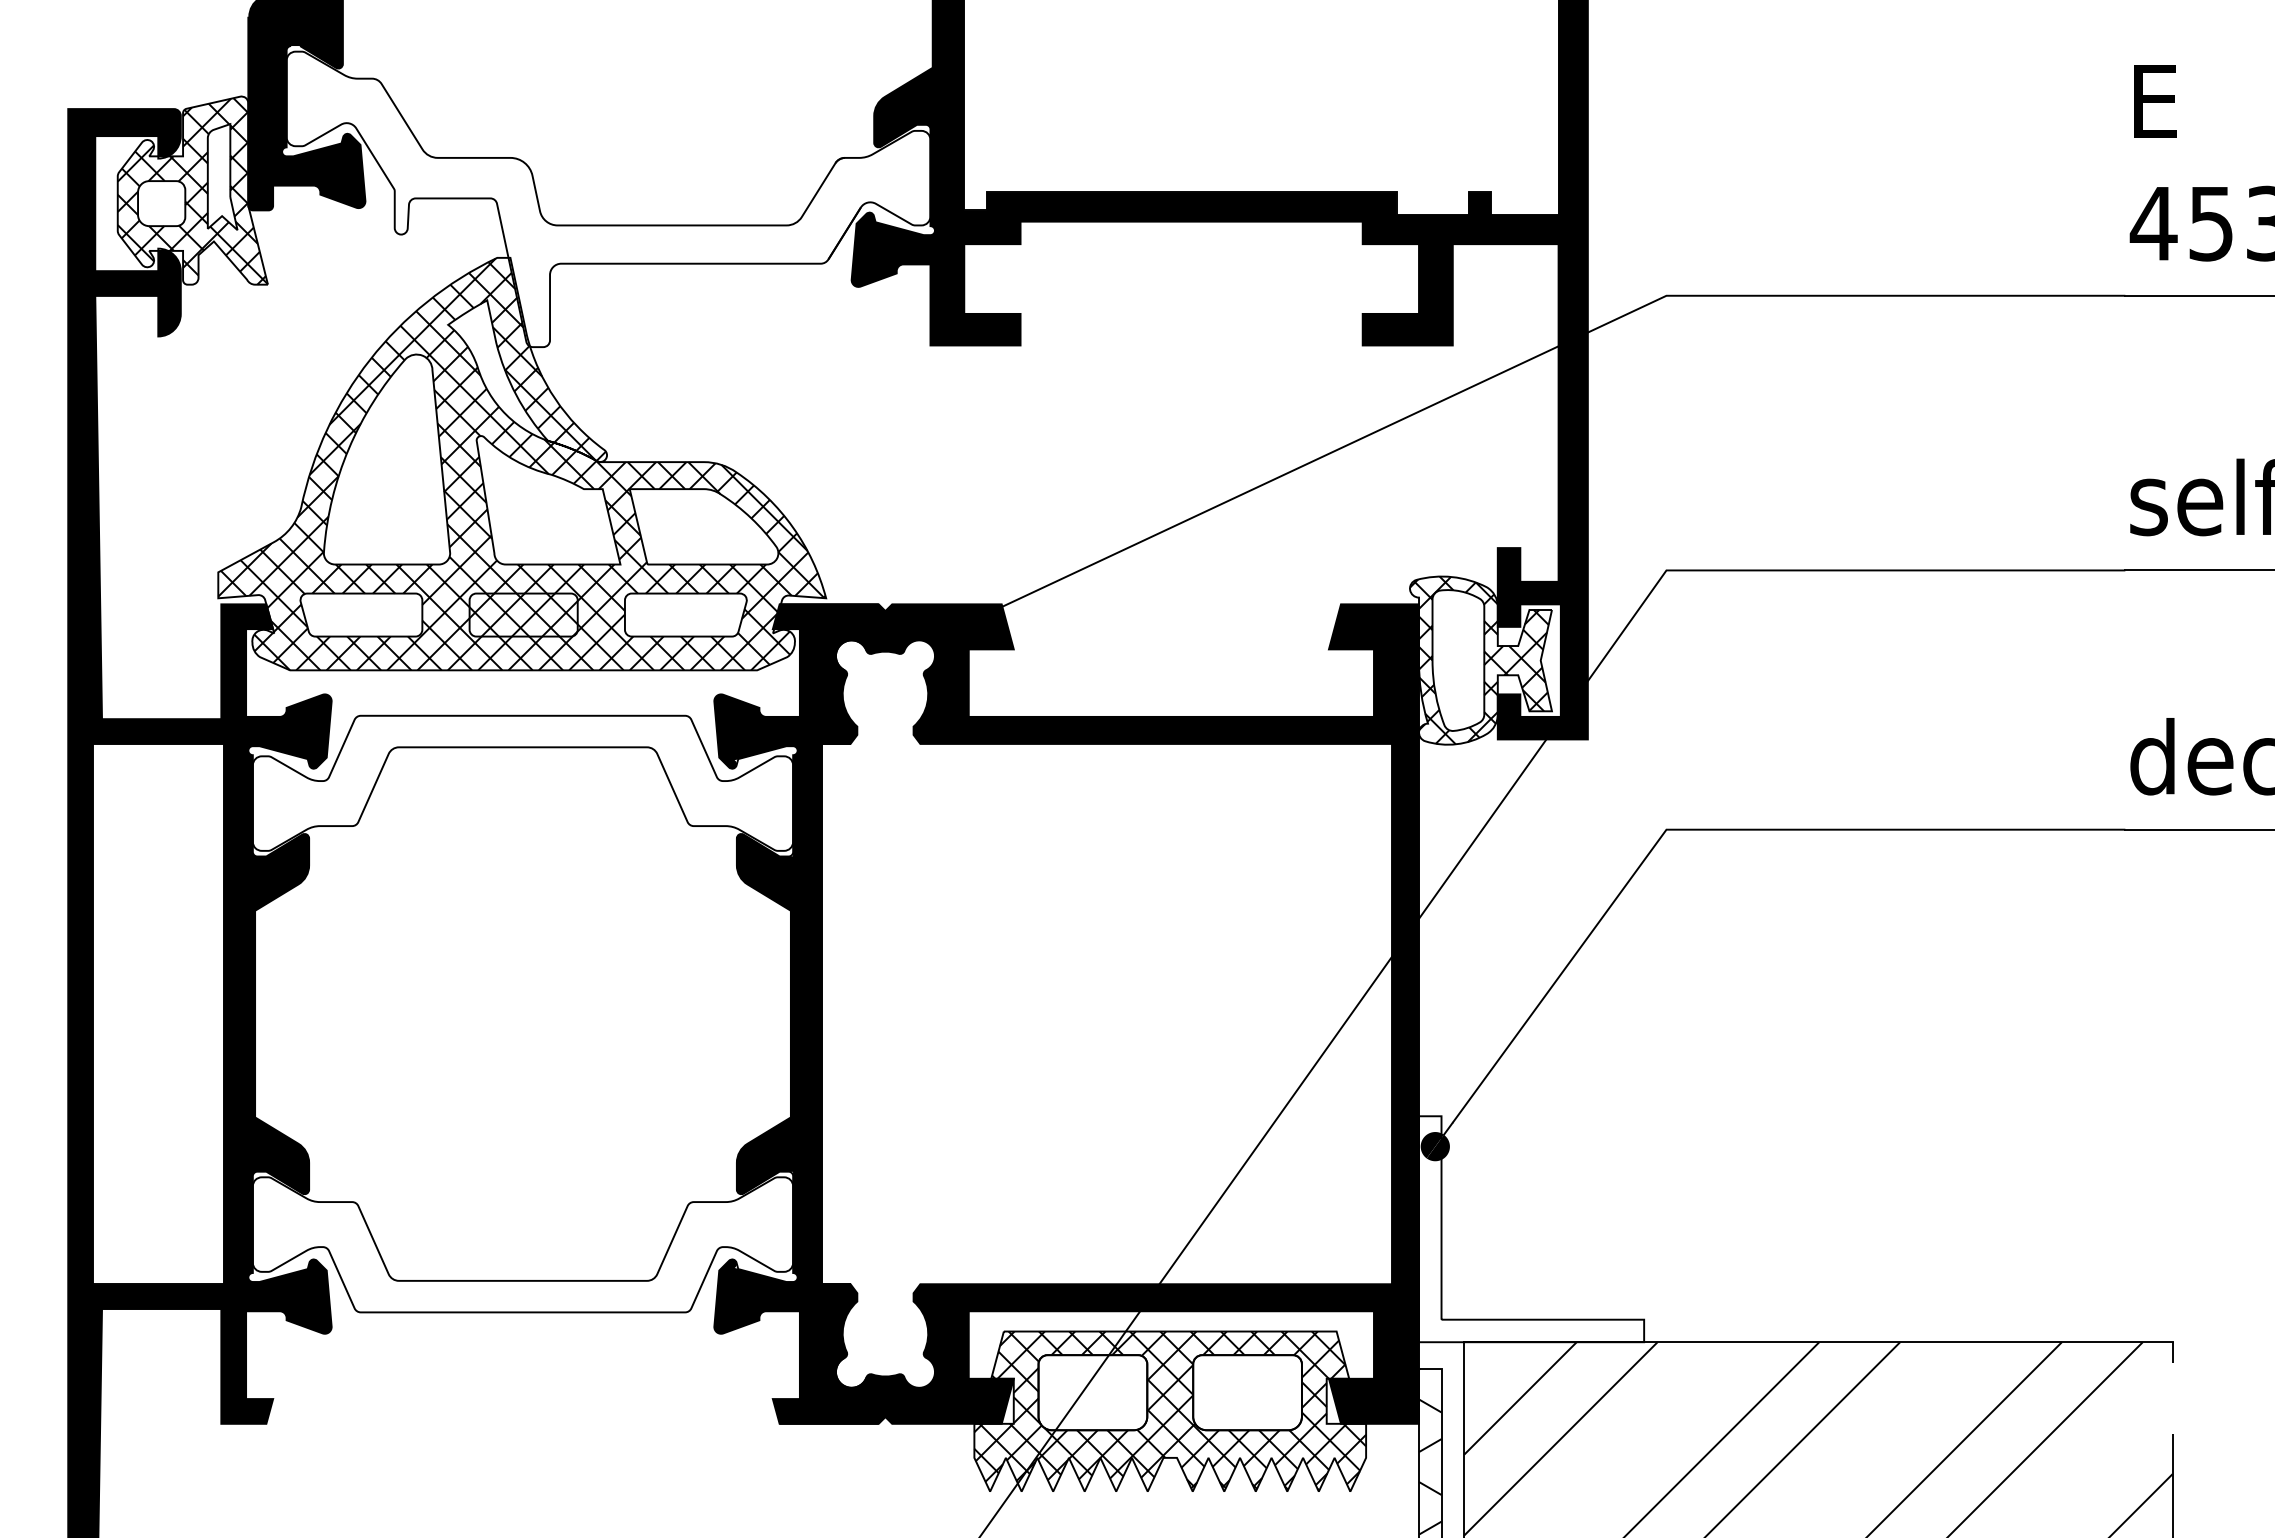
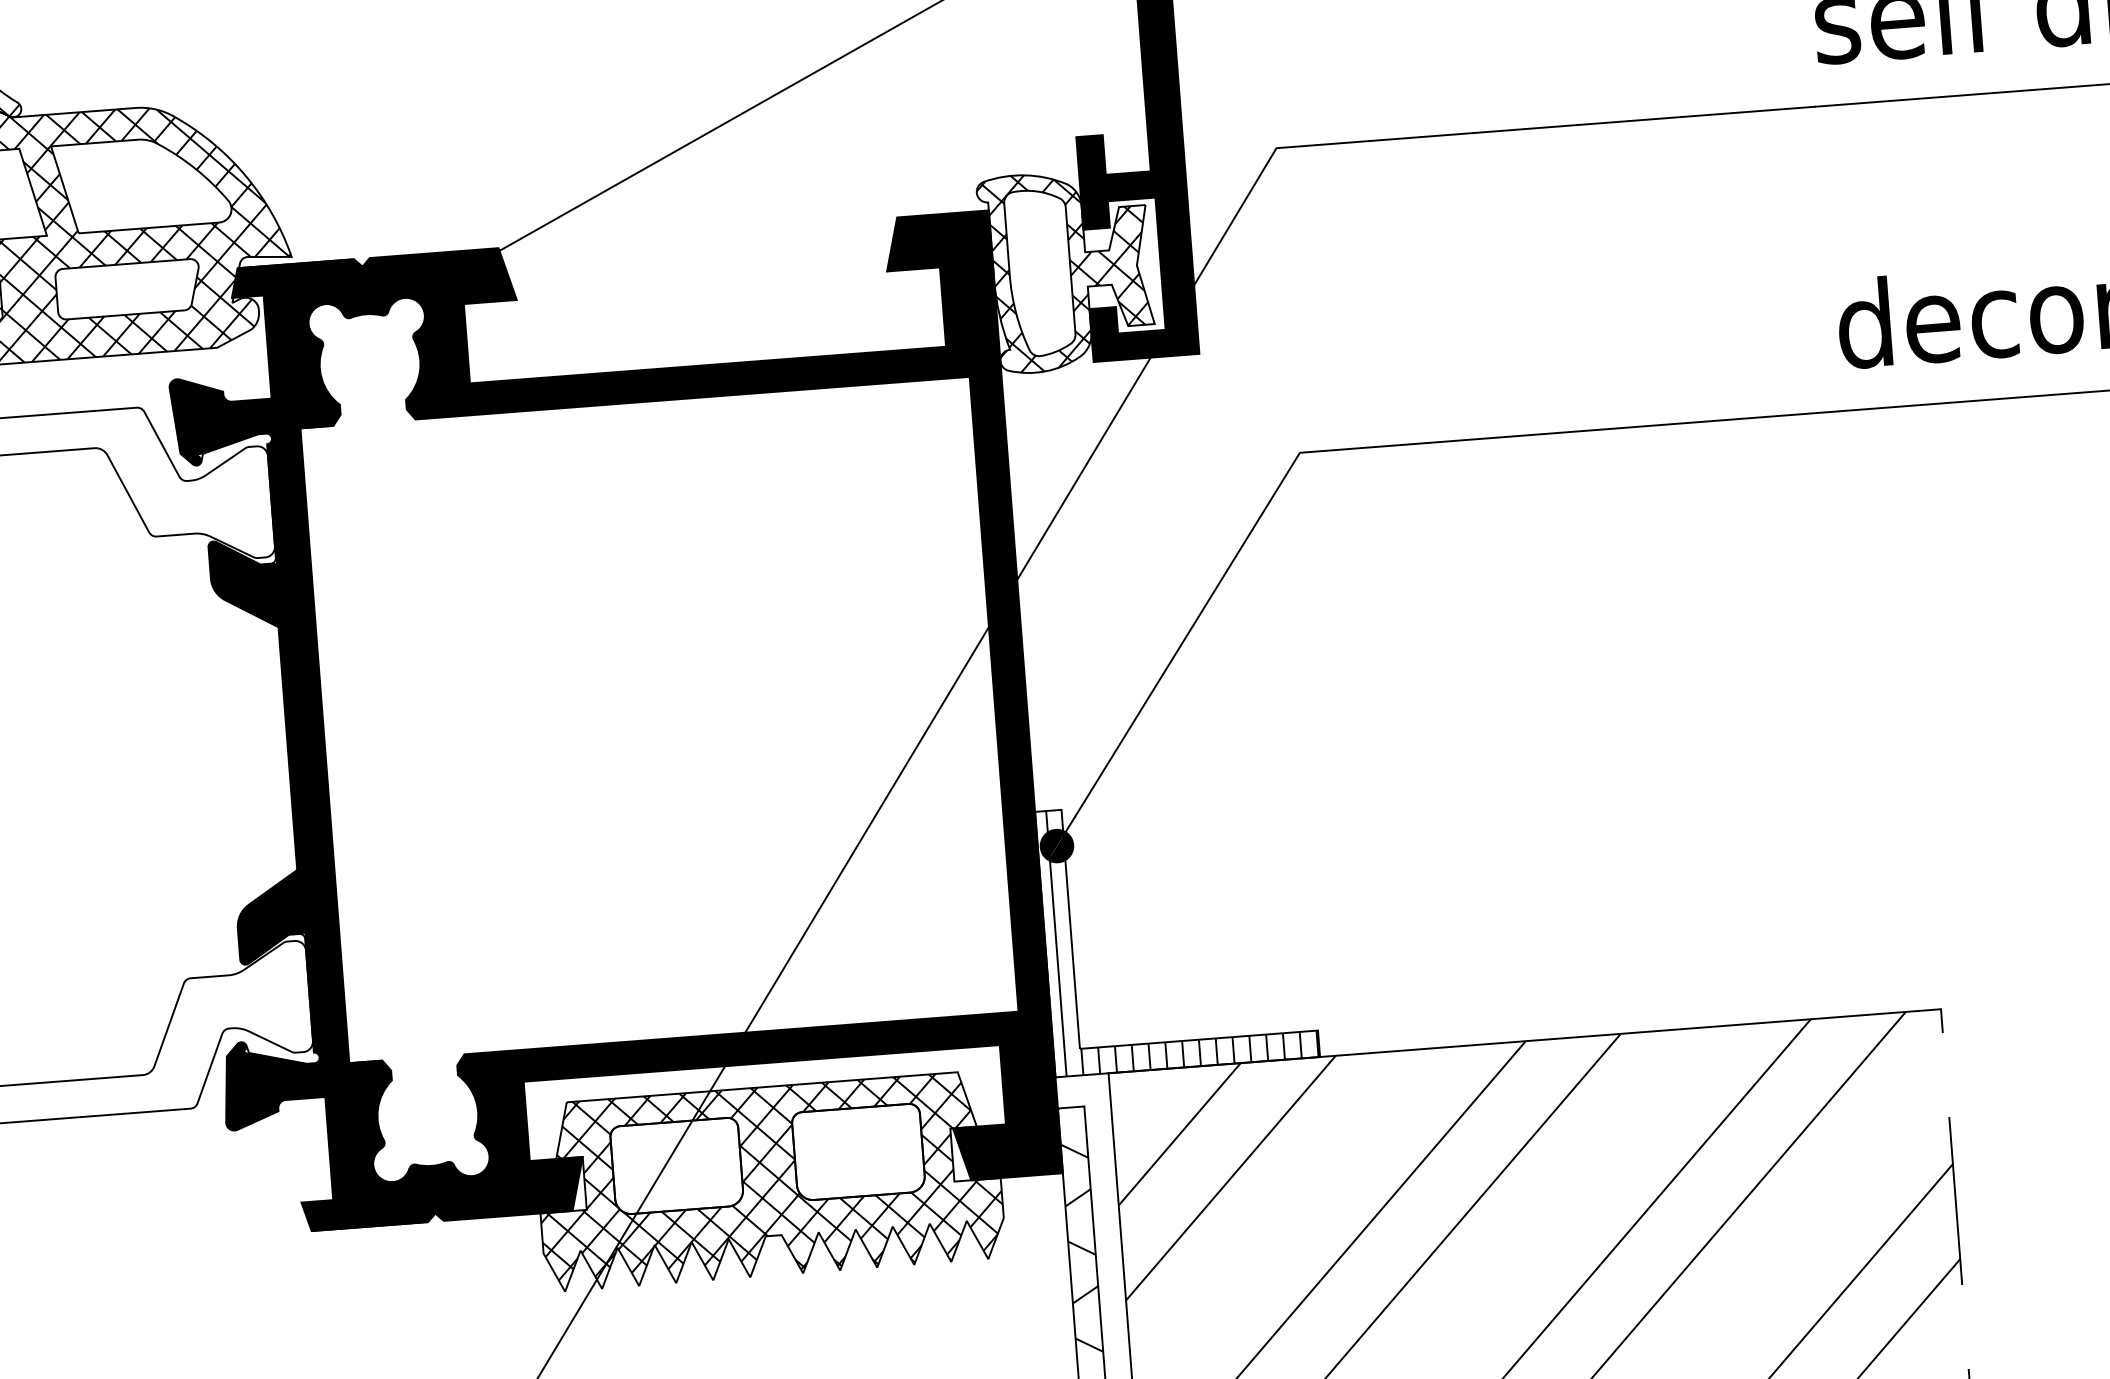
hatch: (1535, 1229) -> (1182, 934), added

